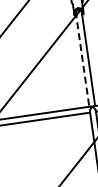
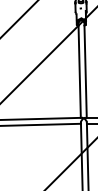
line: (82, 59) -> (79, 70), dashed -> solid

